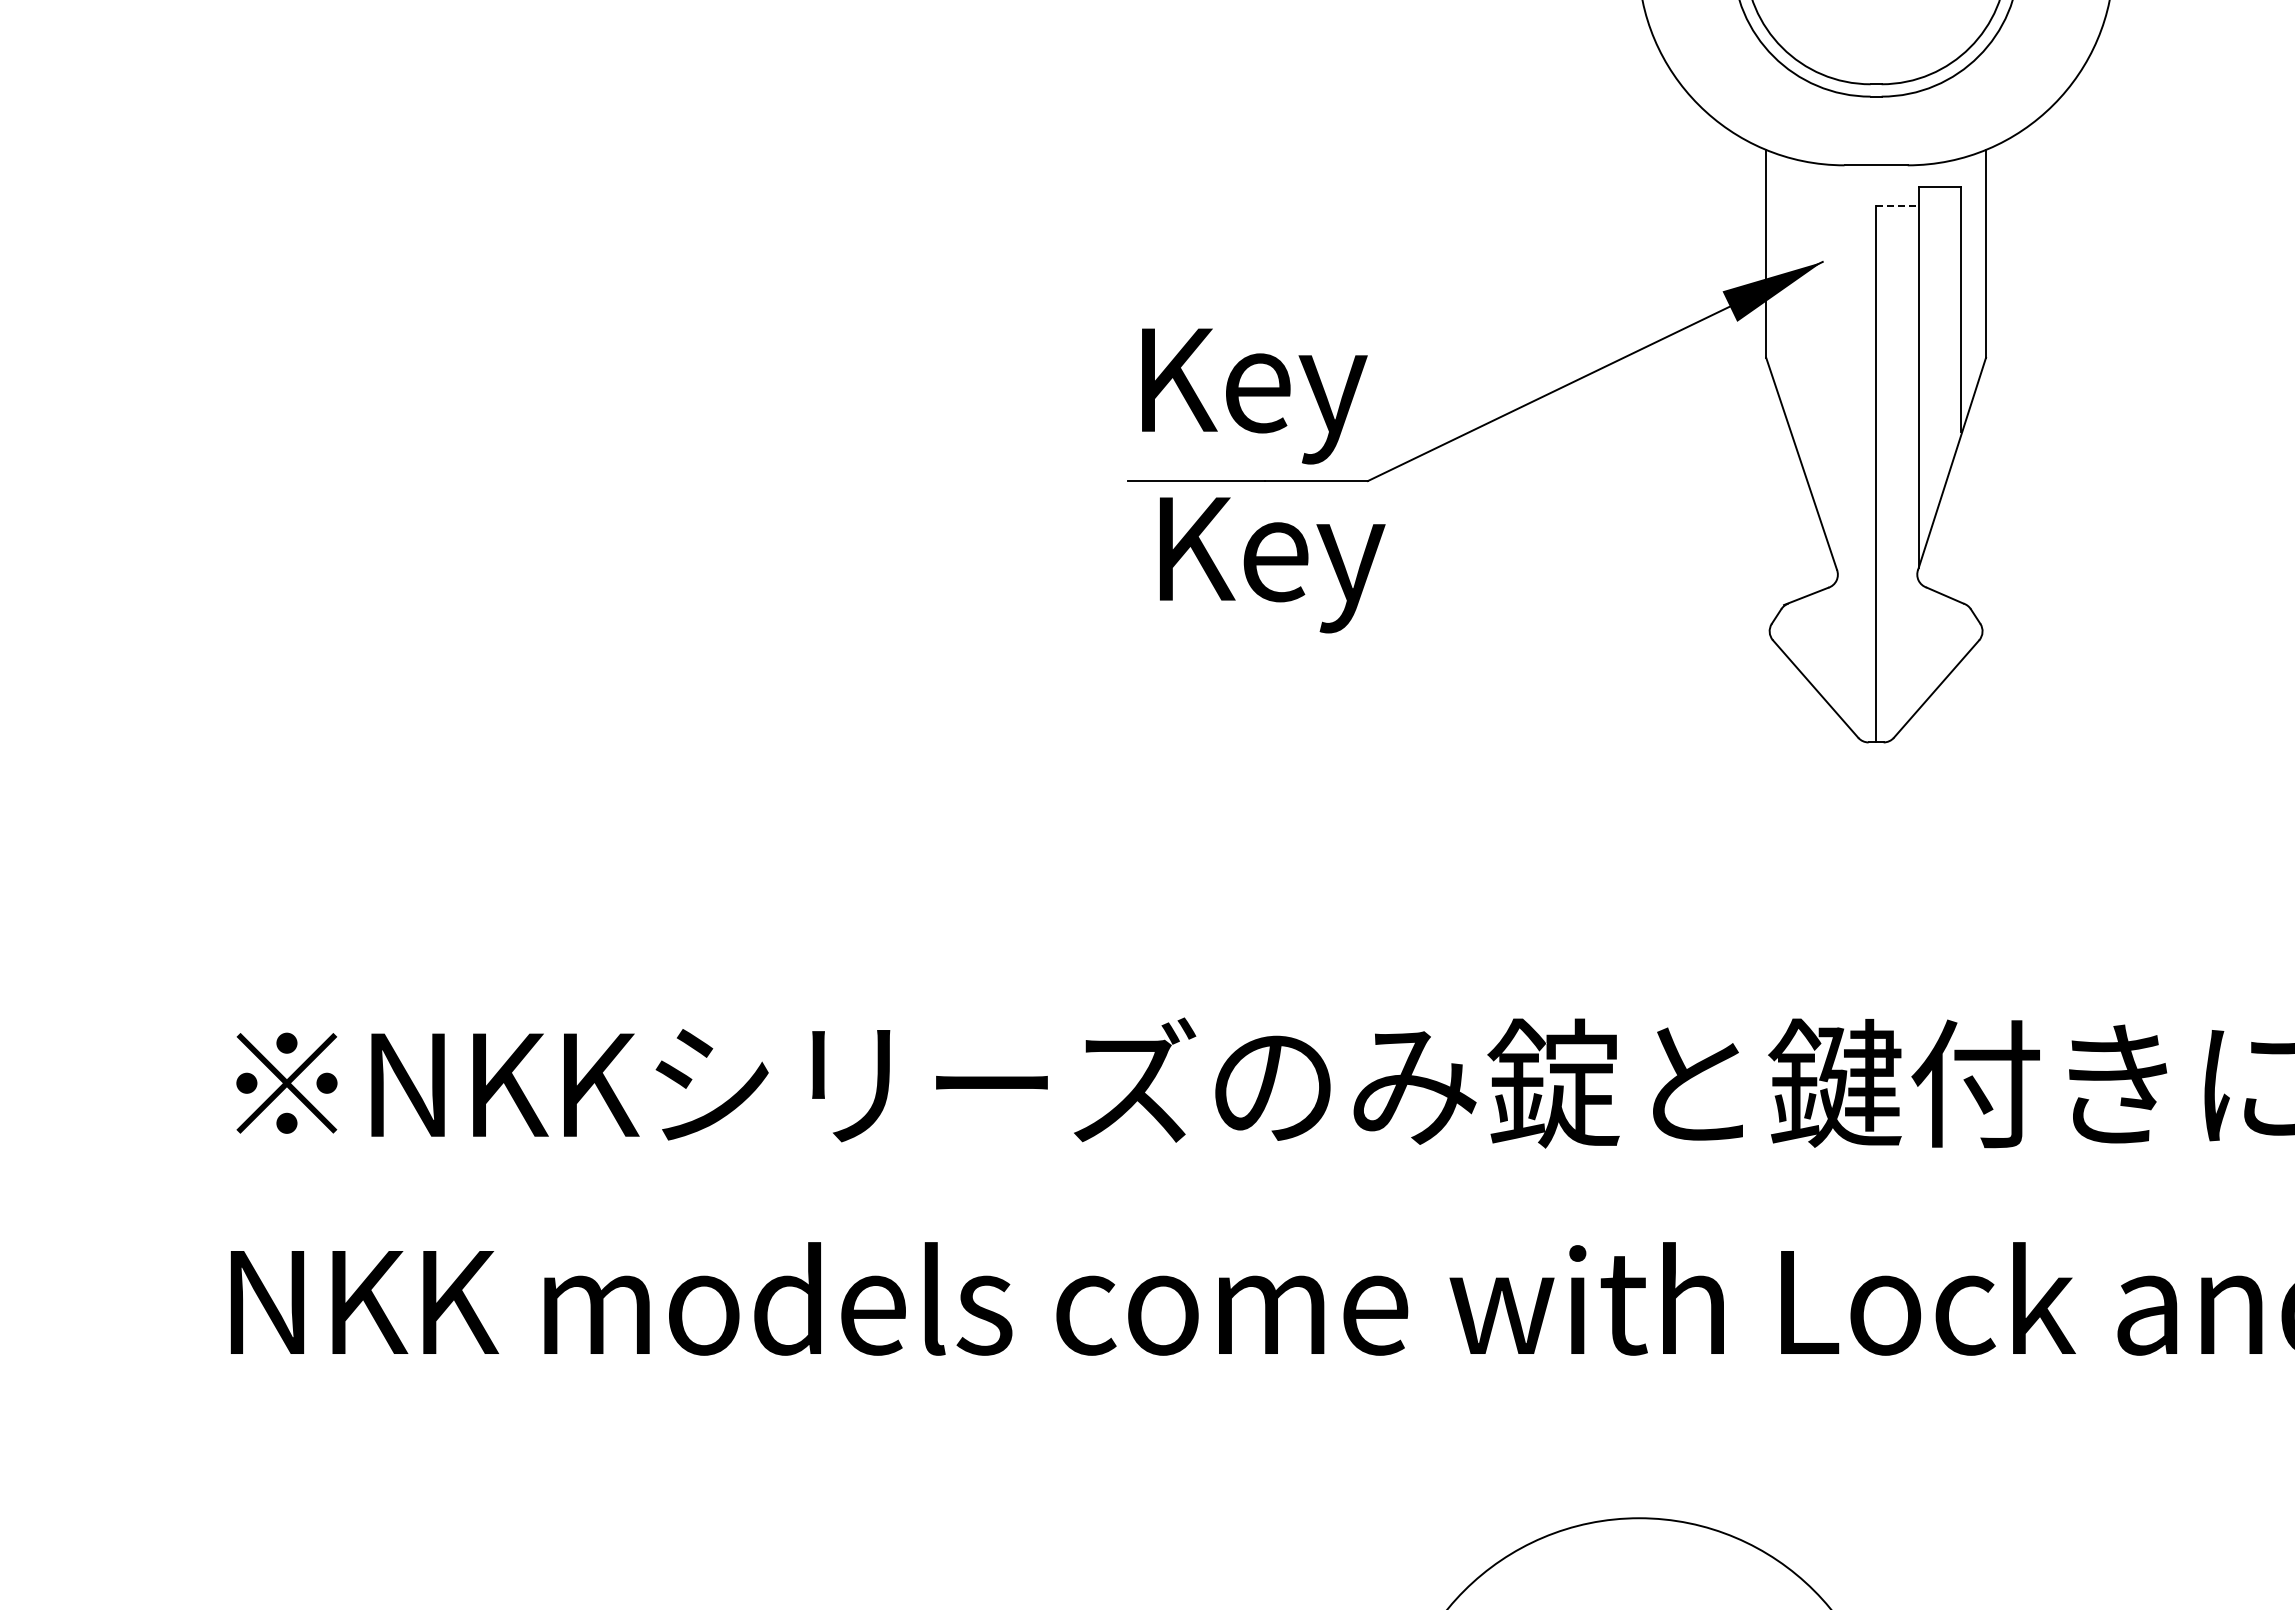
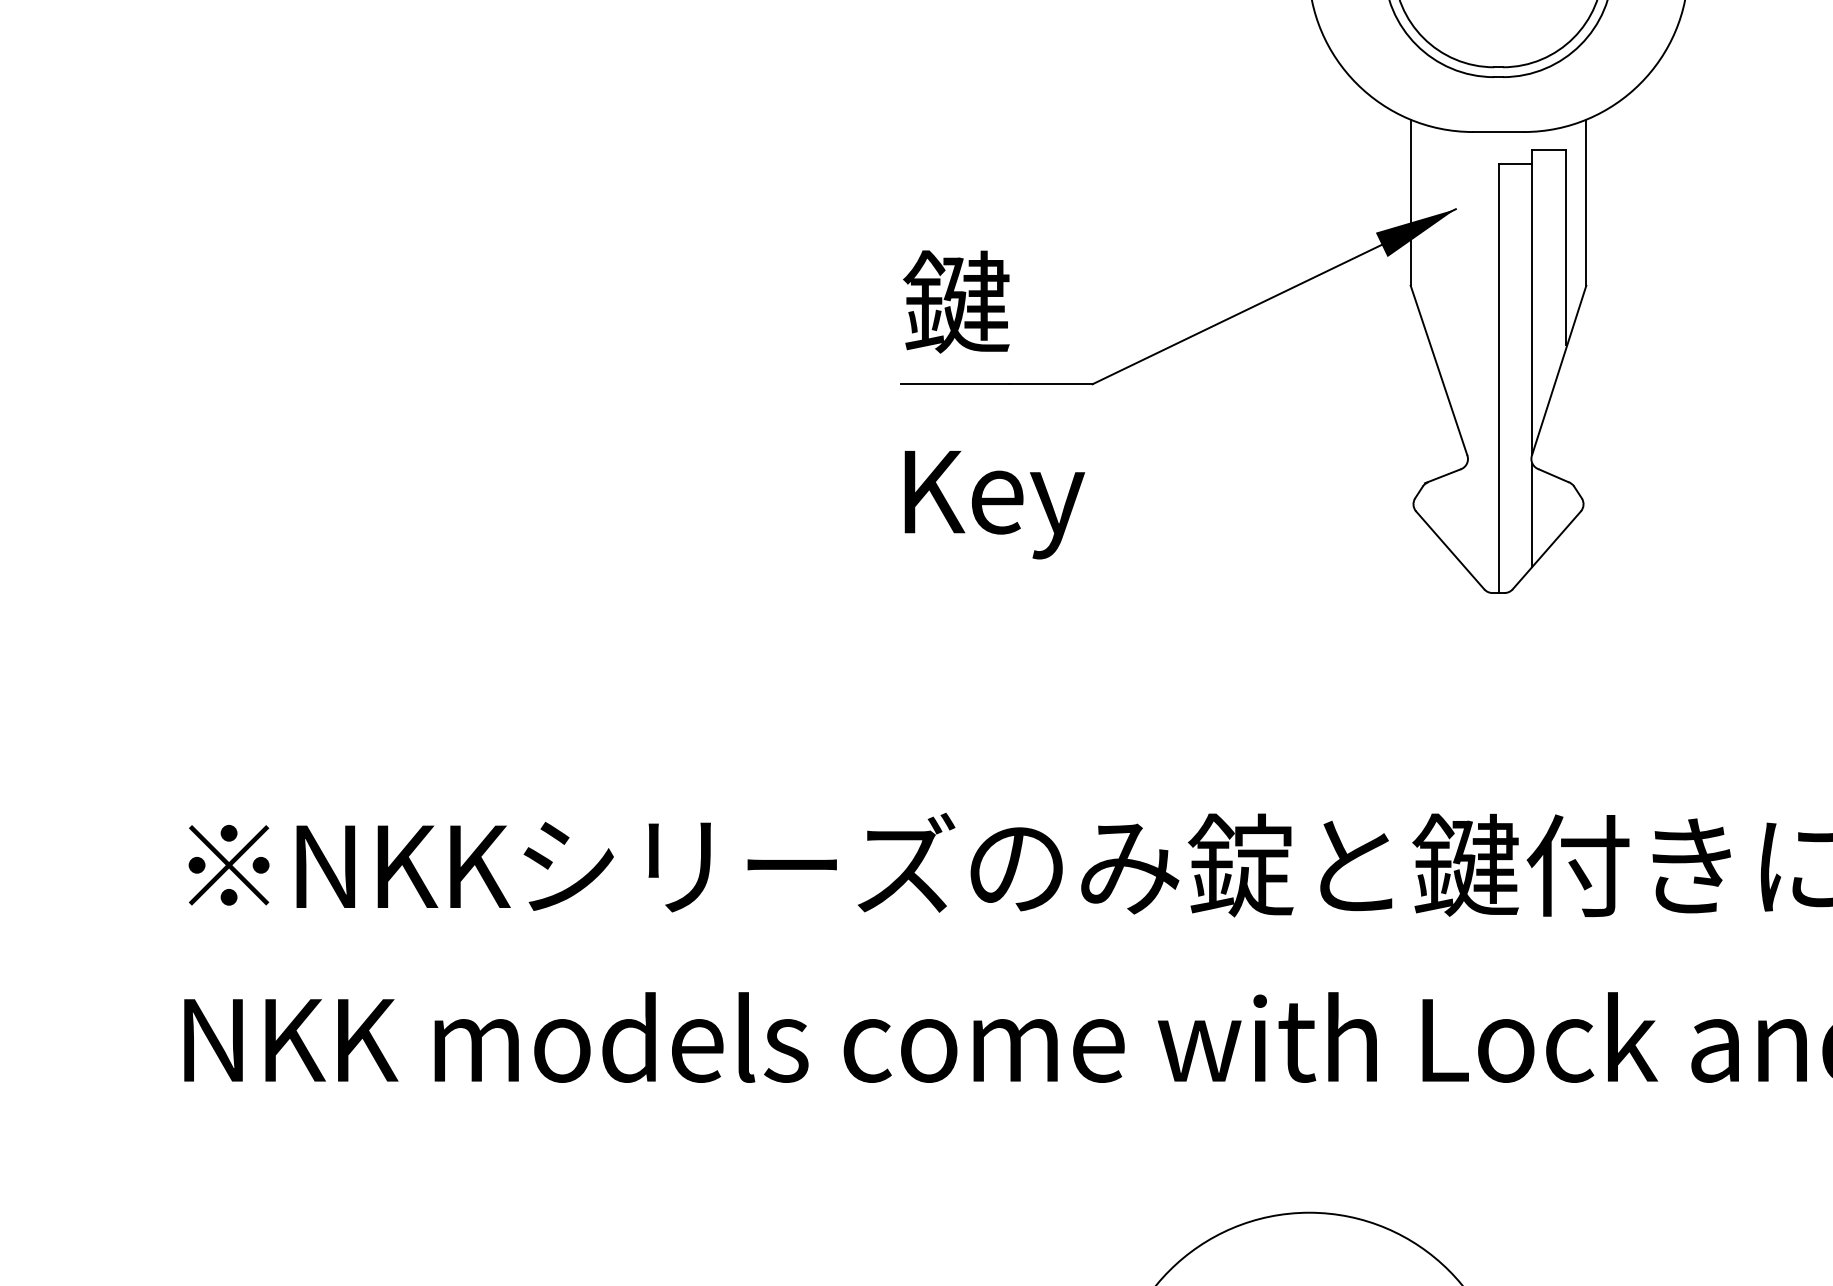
line: (1897, 205) -> (1515, 164), dashed -> solid
text: (1248, 388) -> (997, 310), Key -> 鍵
text: (1272, 565) -> (994, 505), moved
line: (1918, 644) -> (1532, 514), added

